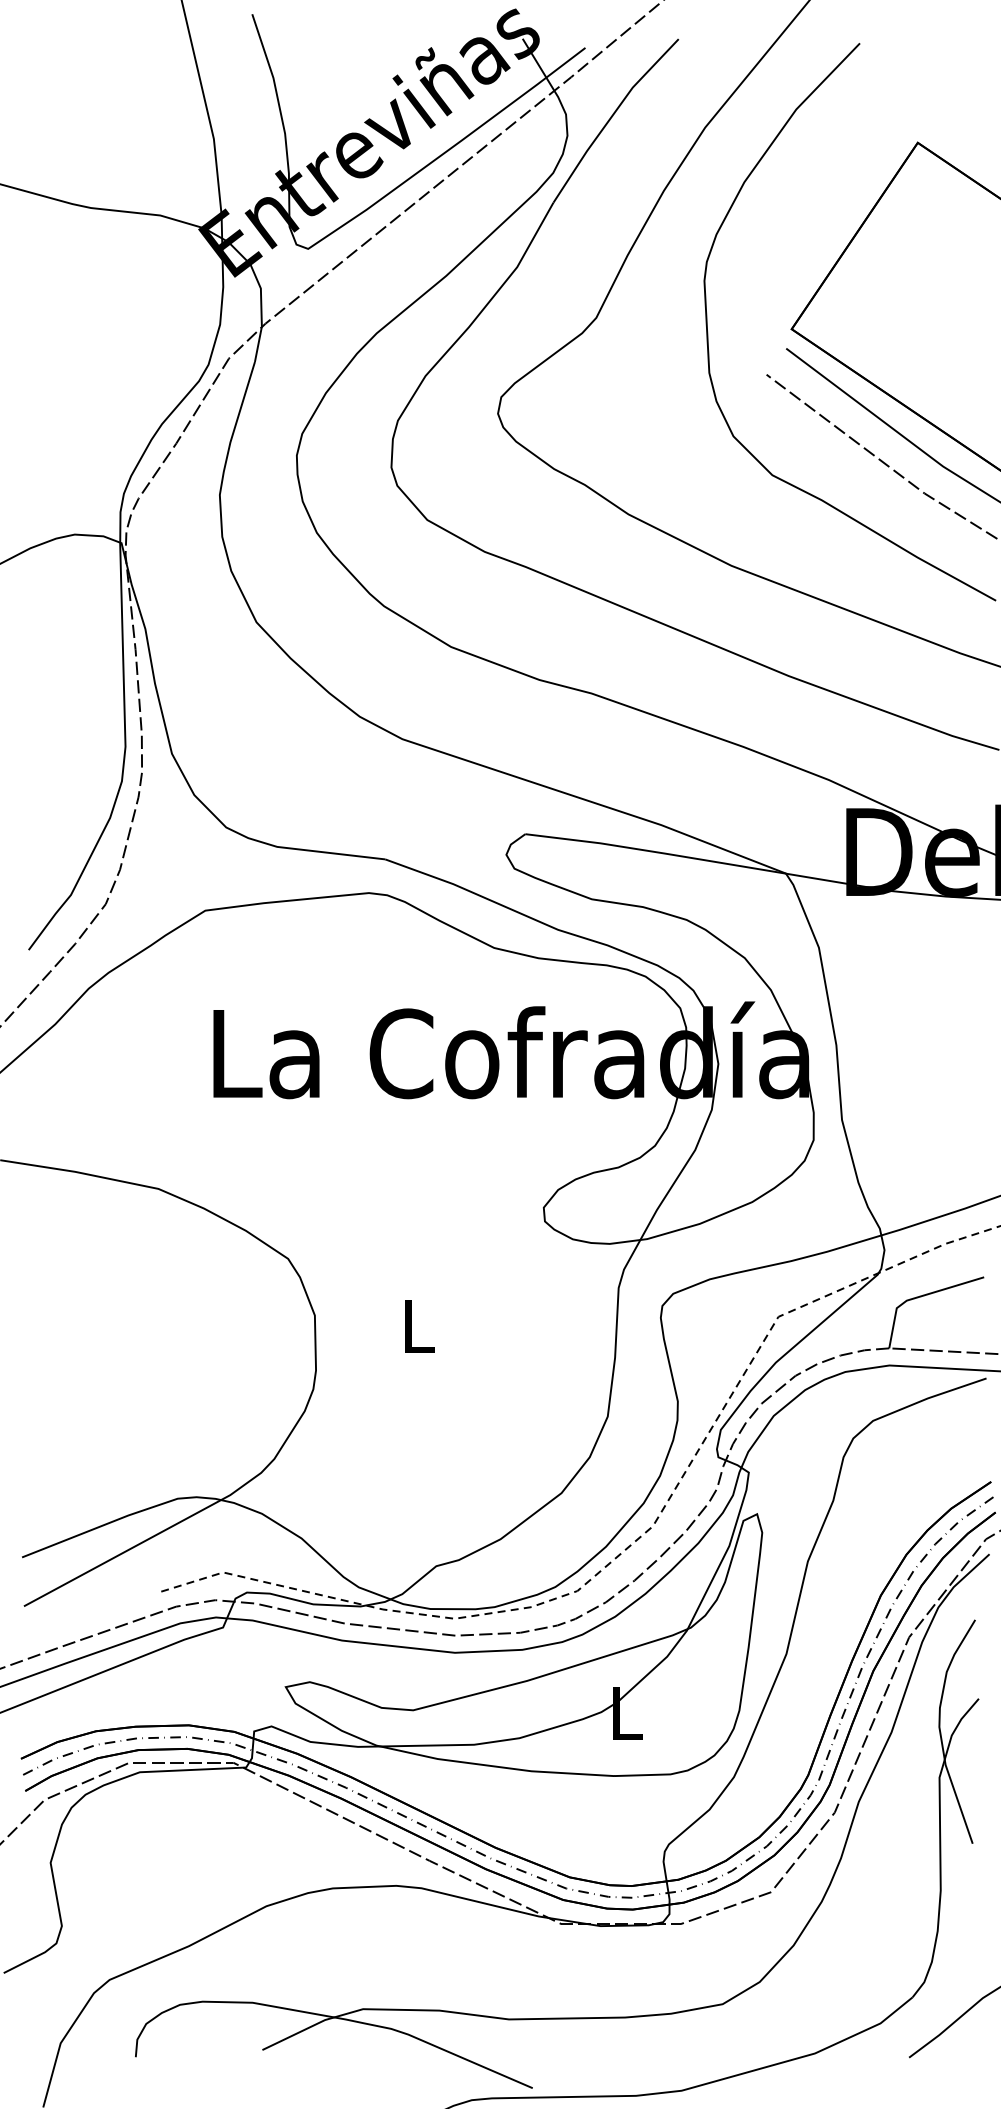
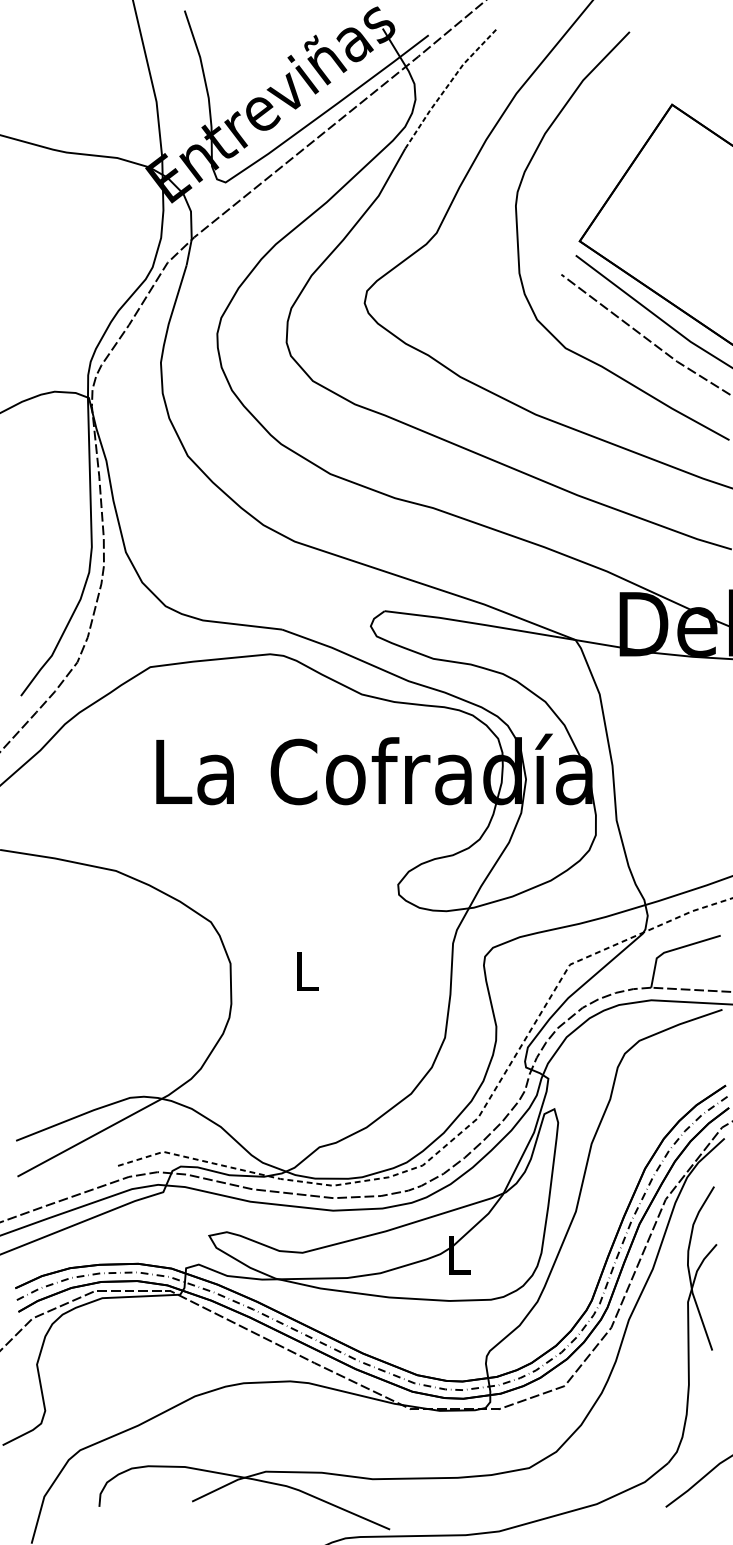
line: (611, 117) -> (447, 86), solid -> dashed

